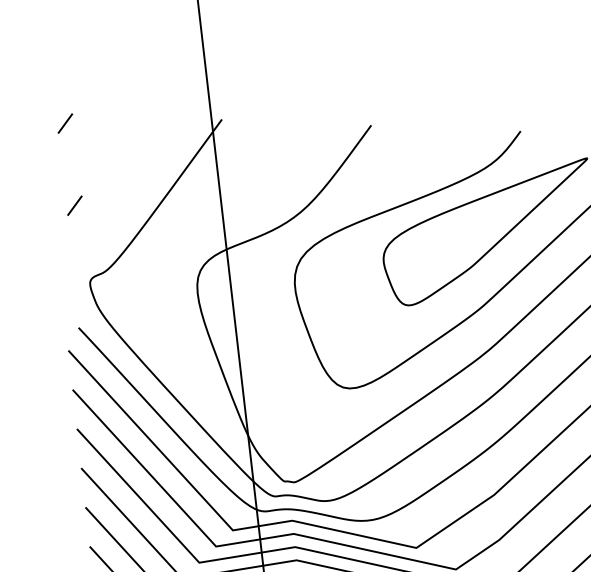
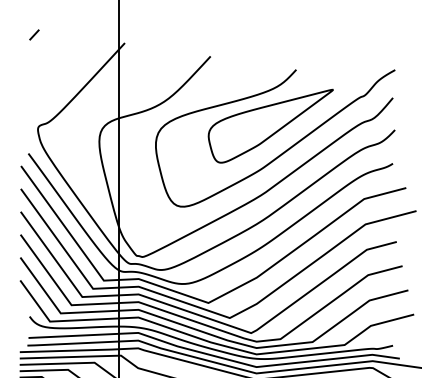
line: (74, 204) -> (34, 82), removed

